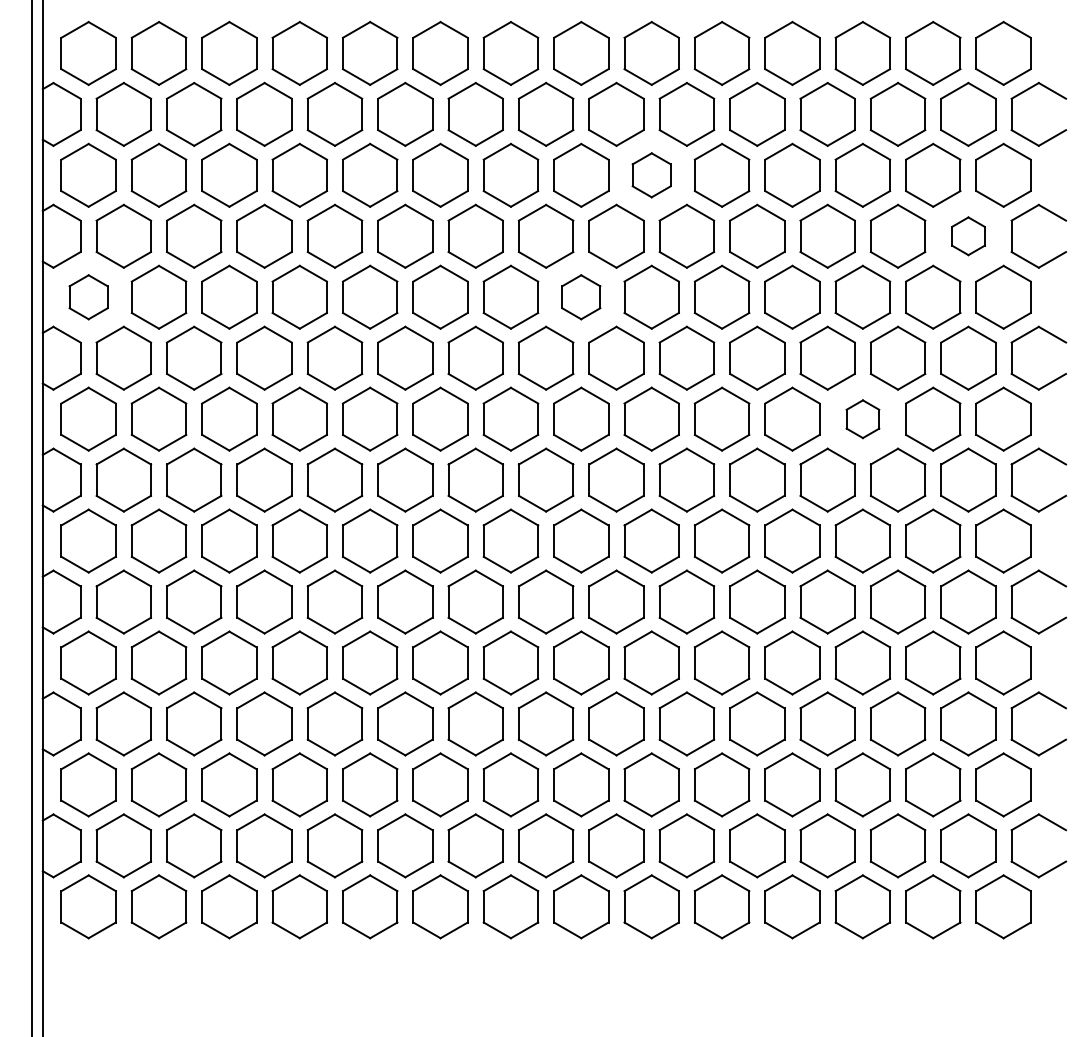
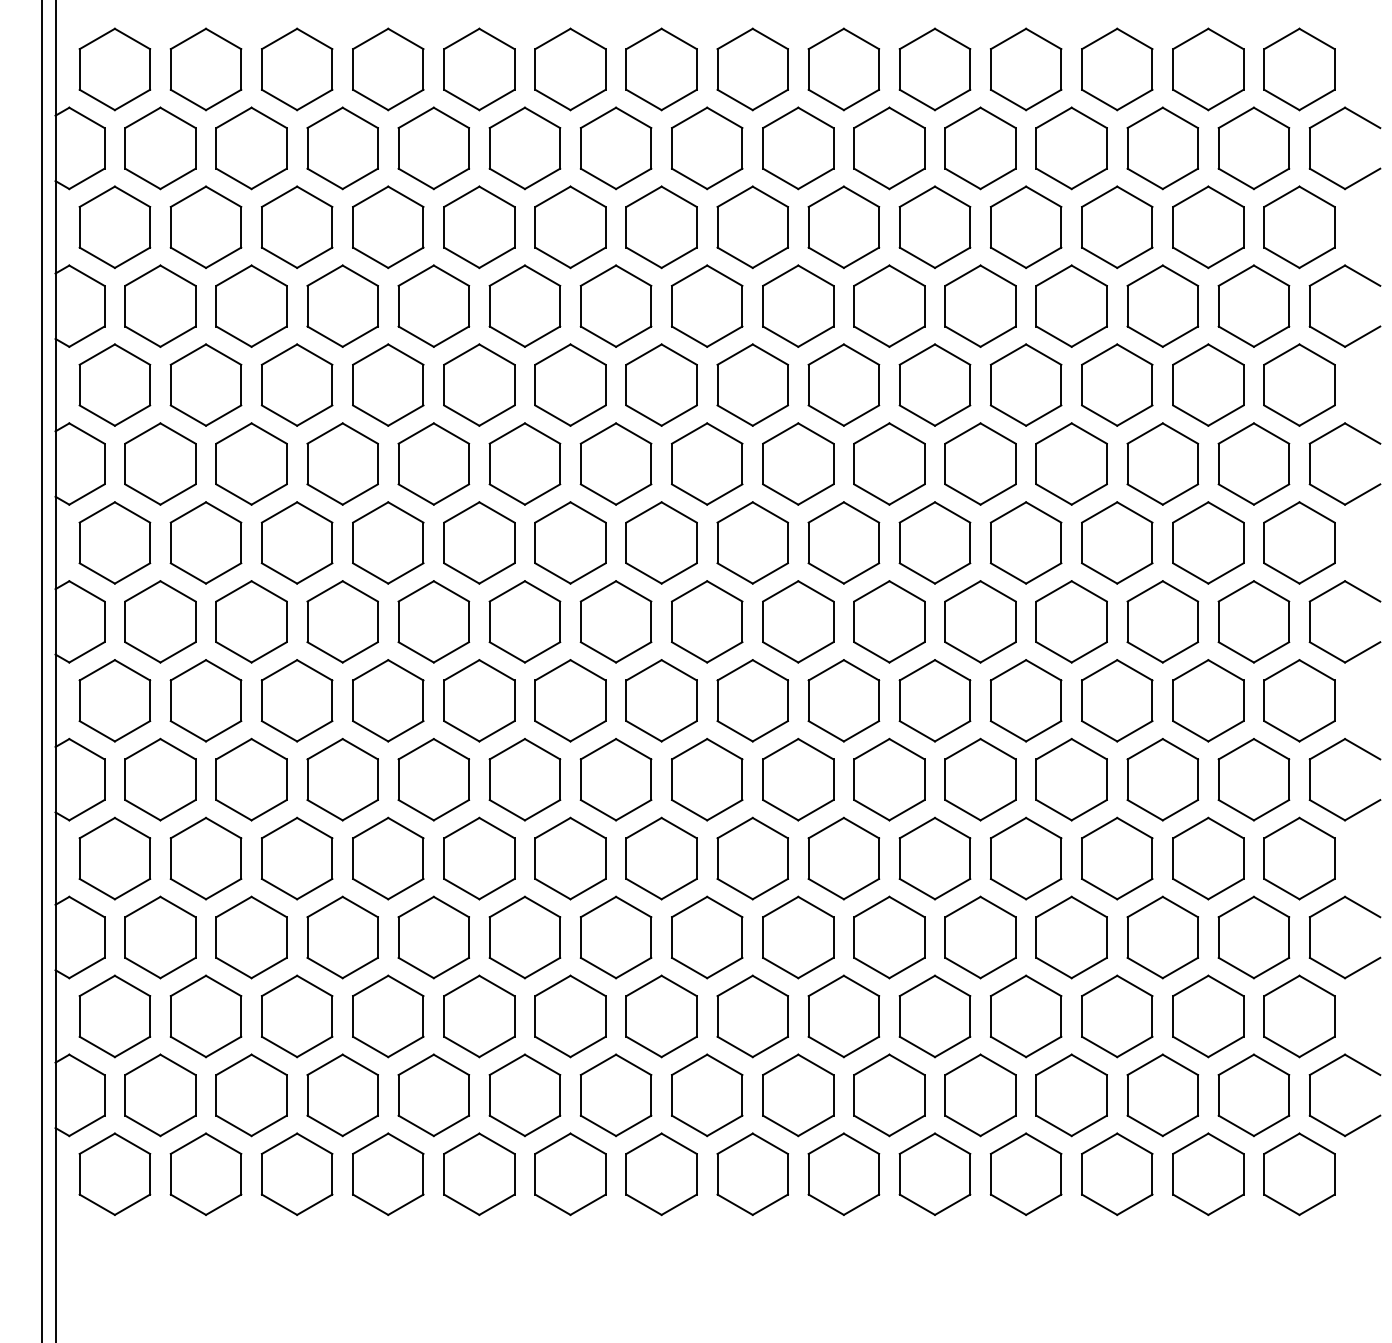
part: (651, 174) -> (843, 226), size x1.43
part: (968, 235) -> (1253, 305), size x1.67
part: (88, 296) -> (114, 384), size x1.43
part: (581, 296) -> (752, 384), size x1.43
part: (863, 418) -> (1117, 542), size x1.67

